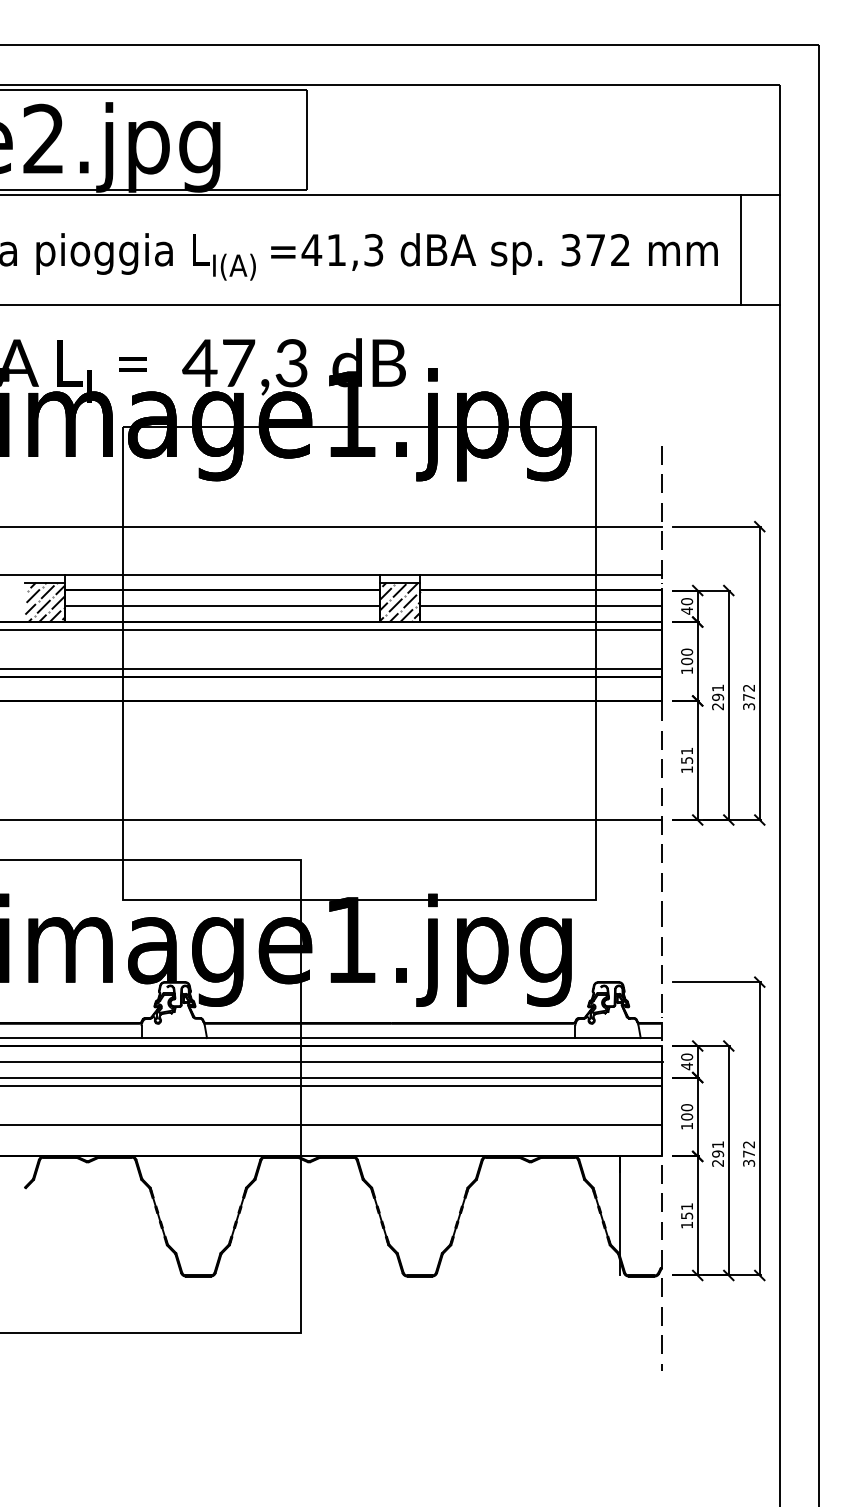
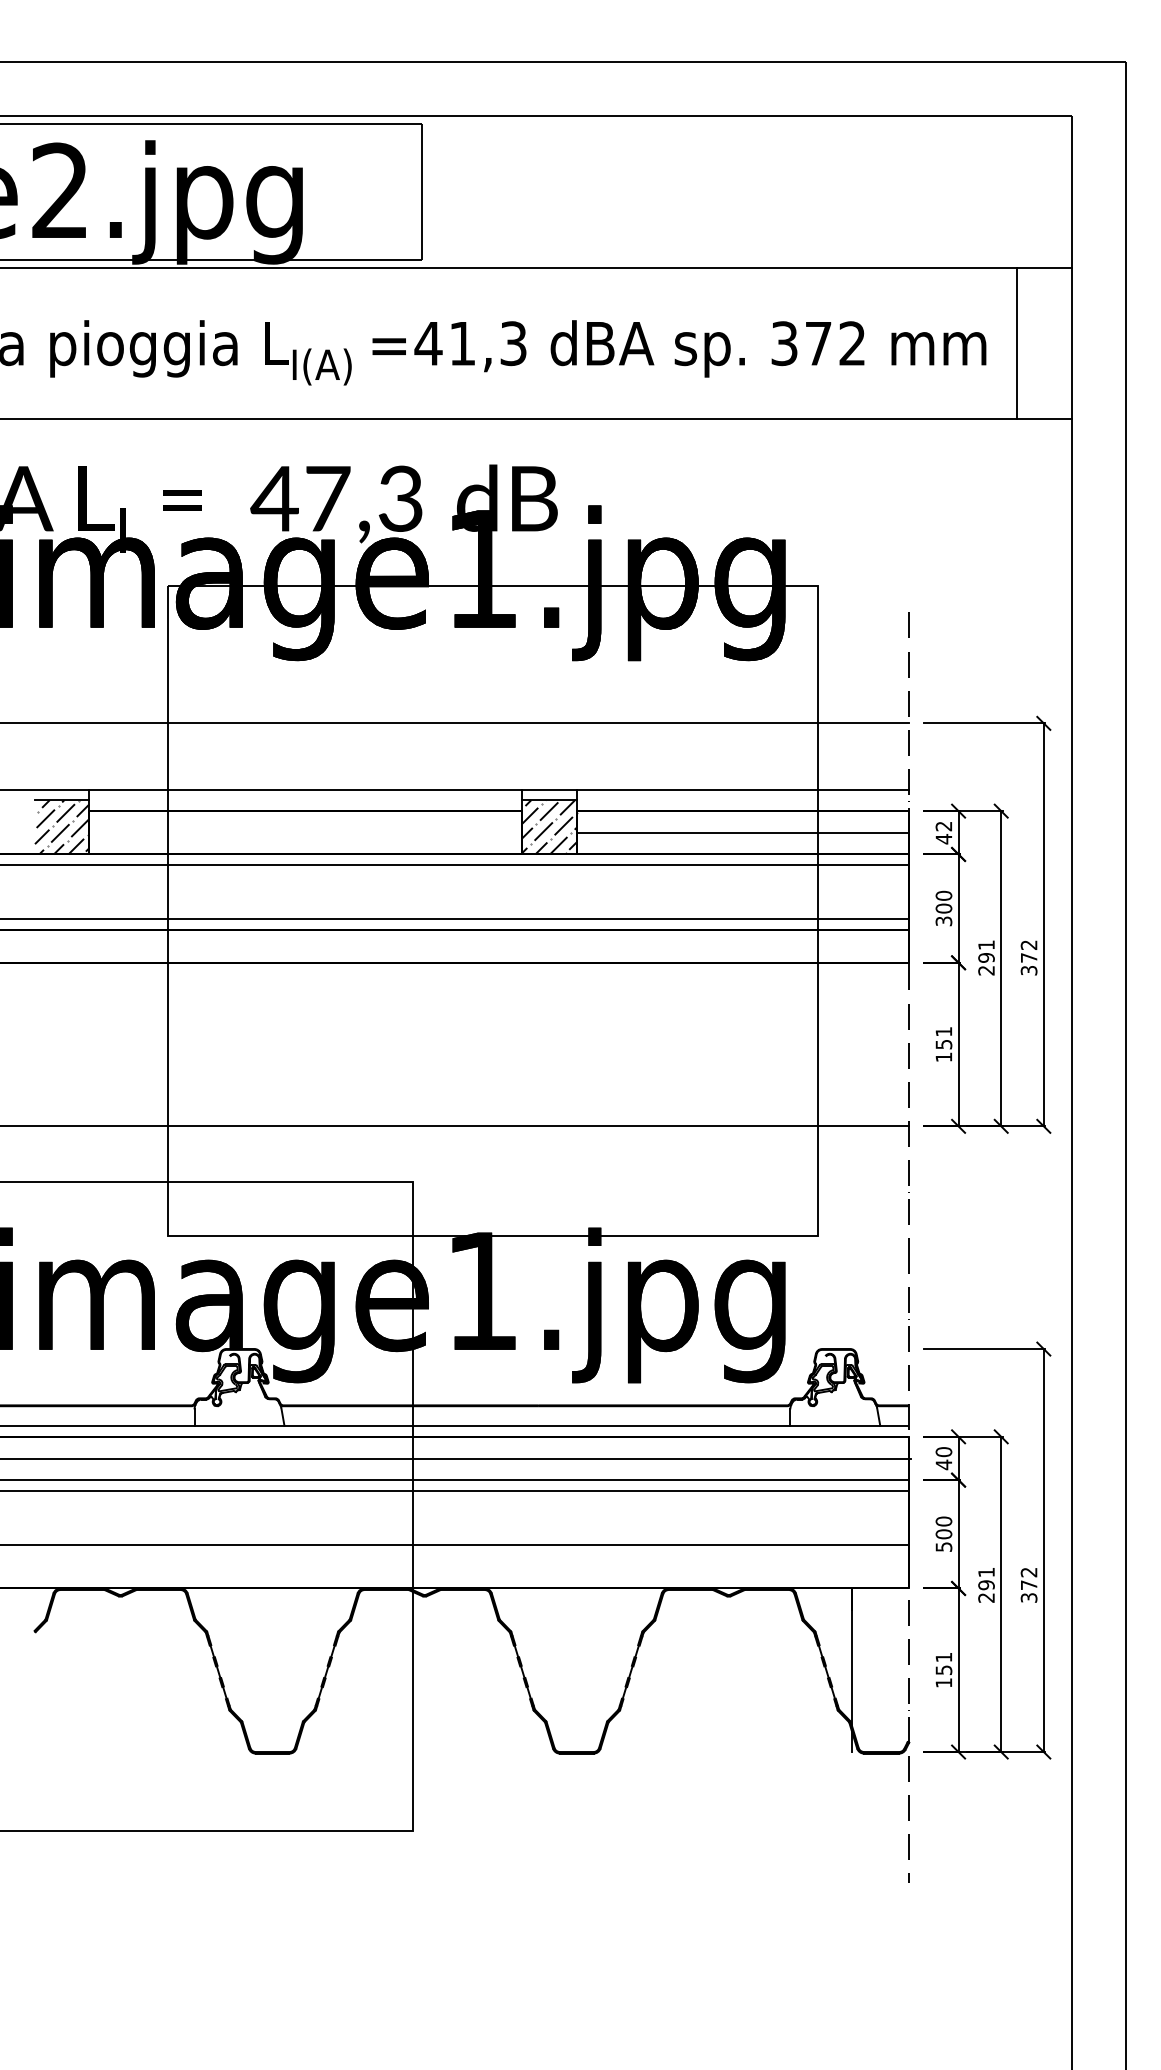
text: (687, 601) -> (944, 826), 40 -> 42
line: (222, 606) -> (305, 833), removed
text: (687, 670) -> (944, 920), 100 -> 300
text: (687, 1126) -> (944, 1547), 100 -> 500

